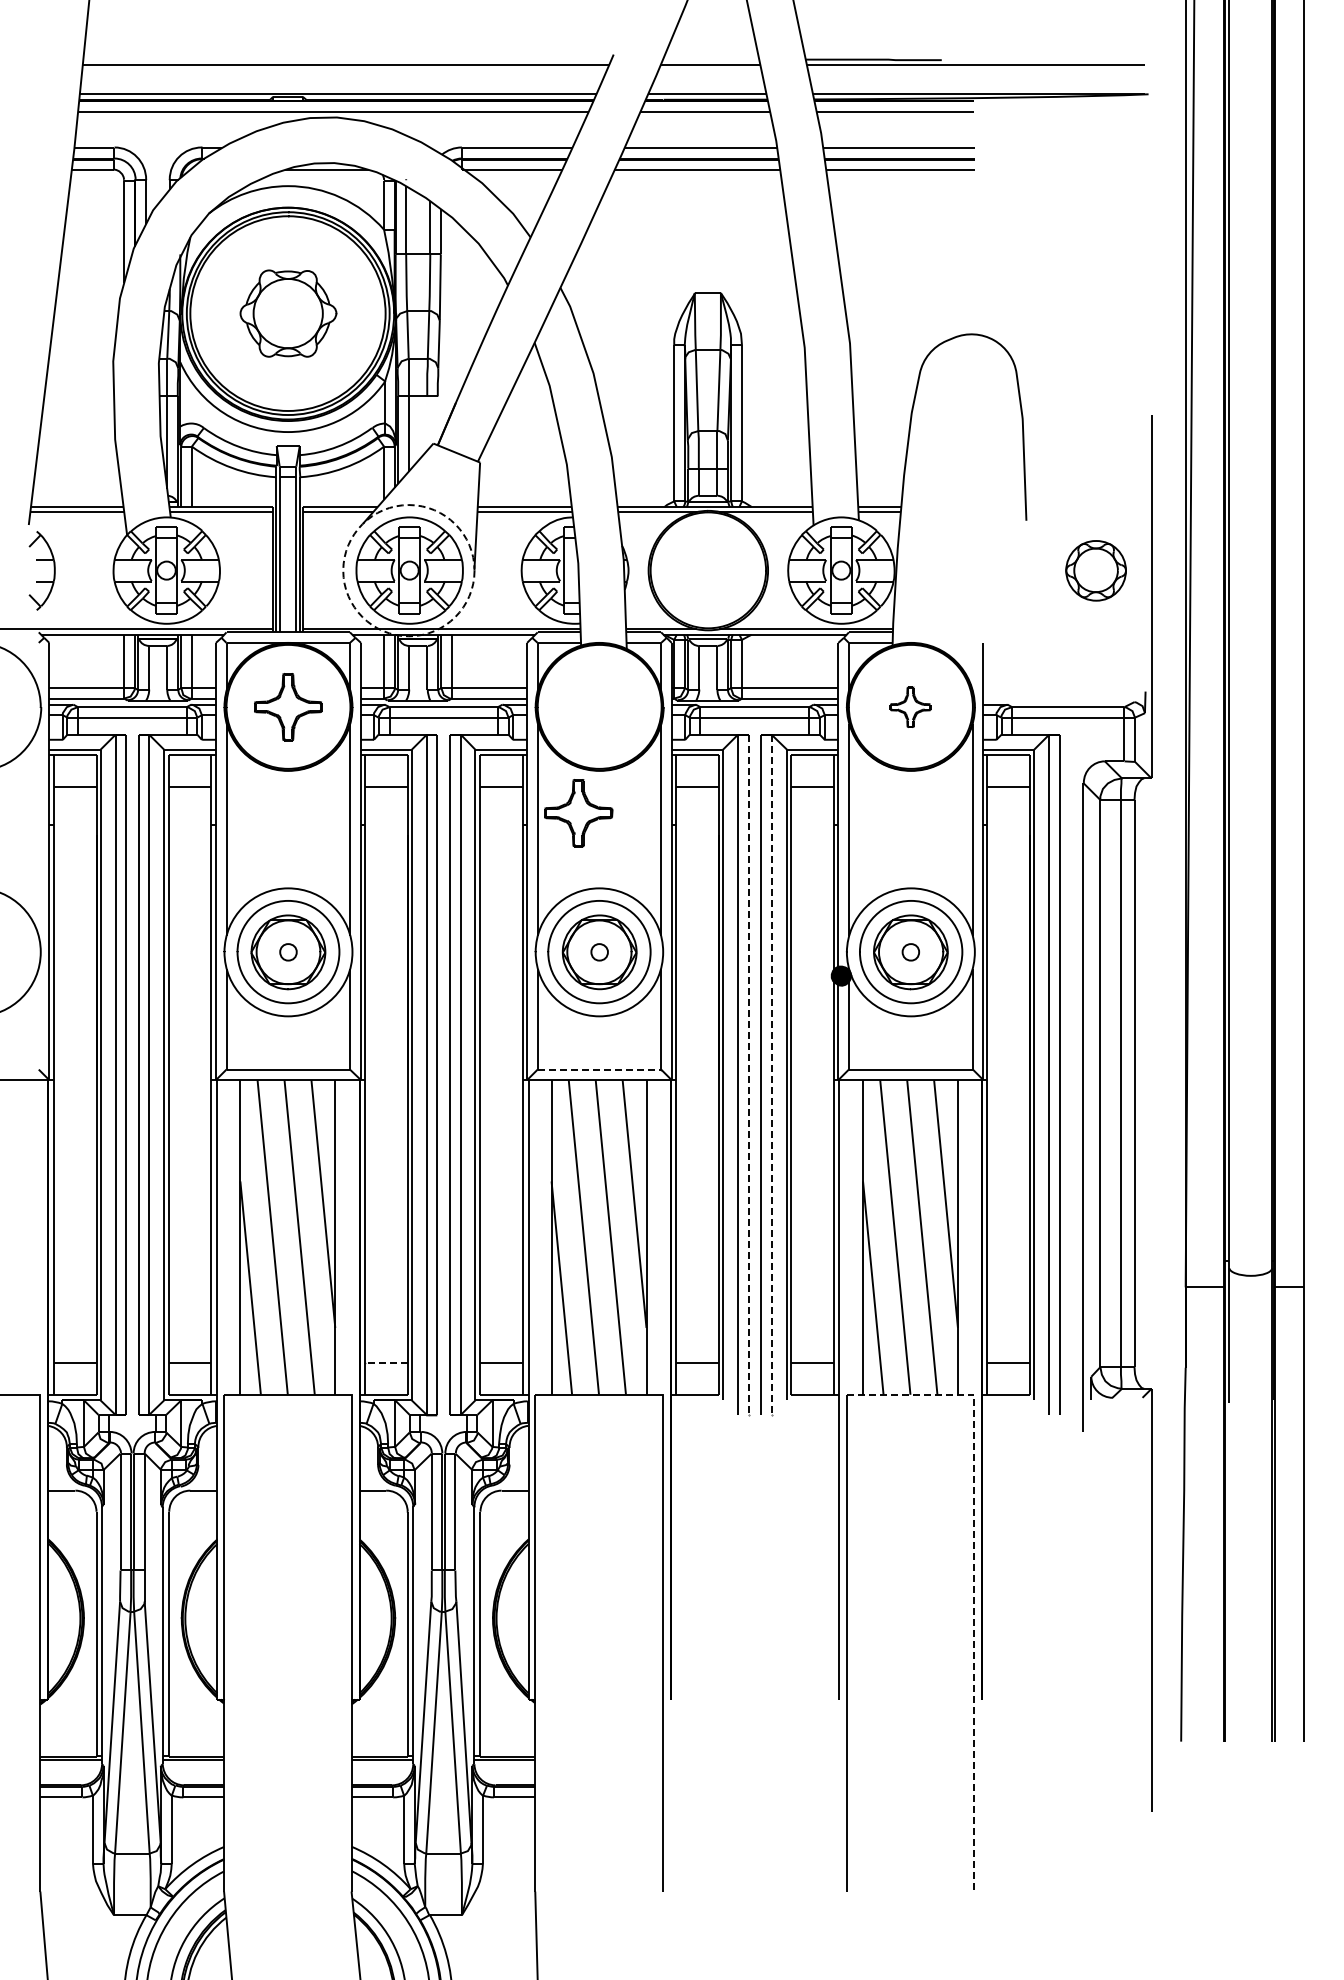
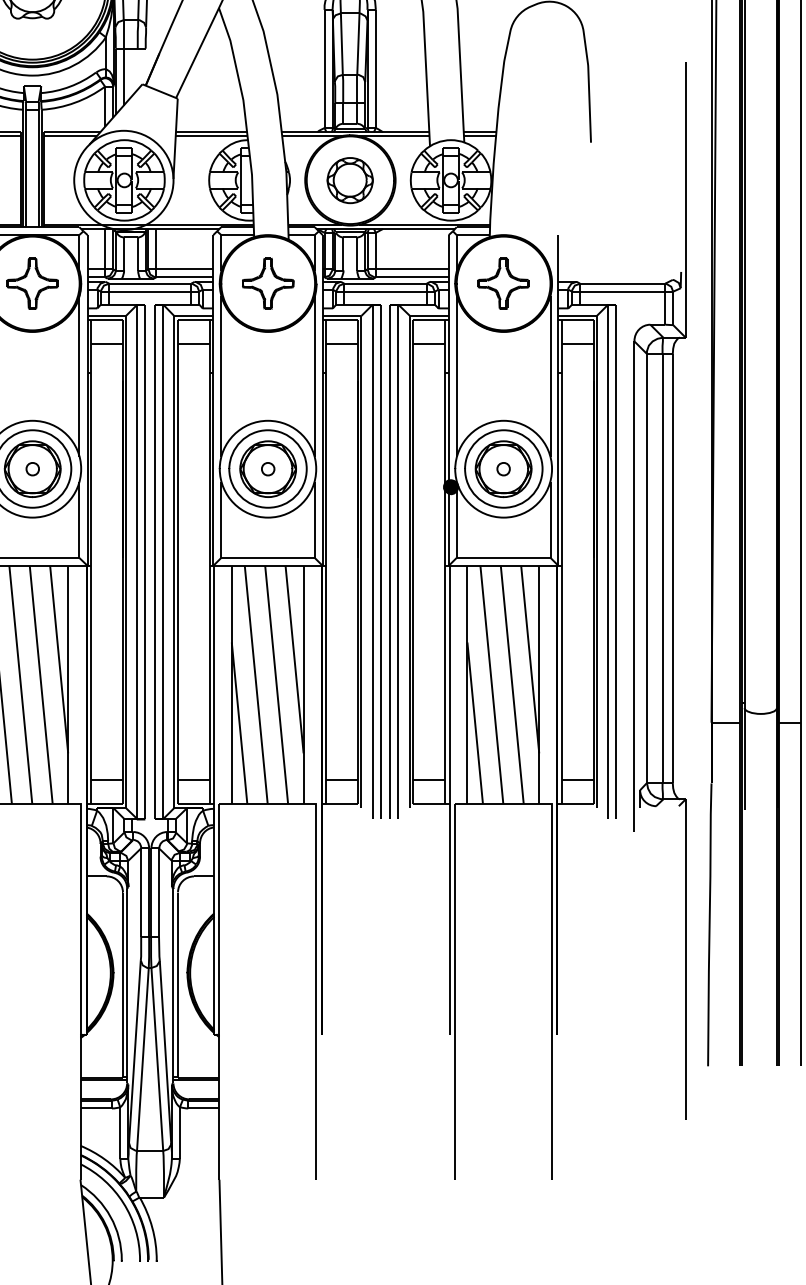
circle: (408, 570) -> (123, 180), dashed -> solid
part: (1095, 570) -> (349, 180), moved
part: (910, 707) -> (503, 283), size x1.67
part: (578, 813) -> (268, 283), moved
line: (600, 1069) -> (268, 557), dashed -> solid
line: (748, 1075) -> (380, 562), dashed -> solid
line: (771, 1075) -> (398, 562), dashed -> solid
line: (385, 1362) -> (106, 779), dashed -> solid
line: (974, 1578) -> (551, 942), dashed -> solid

